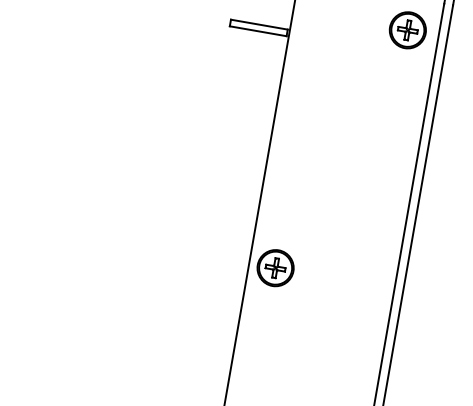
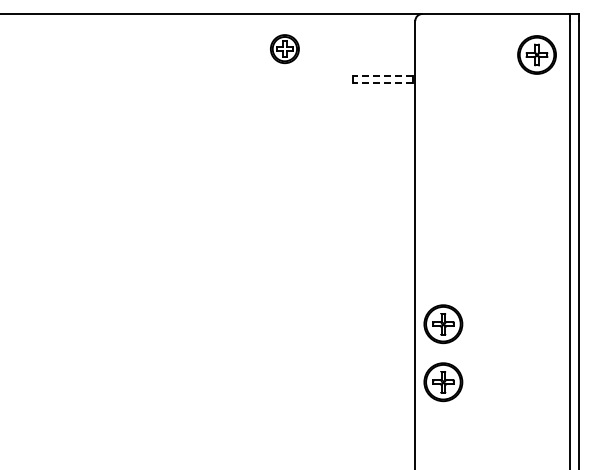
line: (259, 24) -> (382, 75), solid -> dashed
line: (258, 30) -> (382, 82), solid -> dashed
part: (266, 323) -> (443, 382), added

